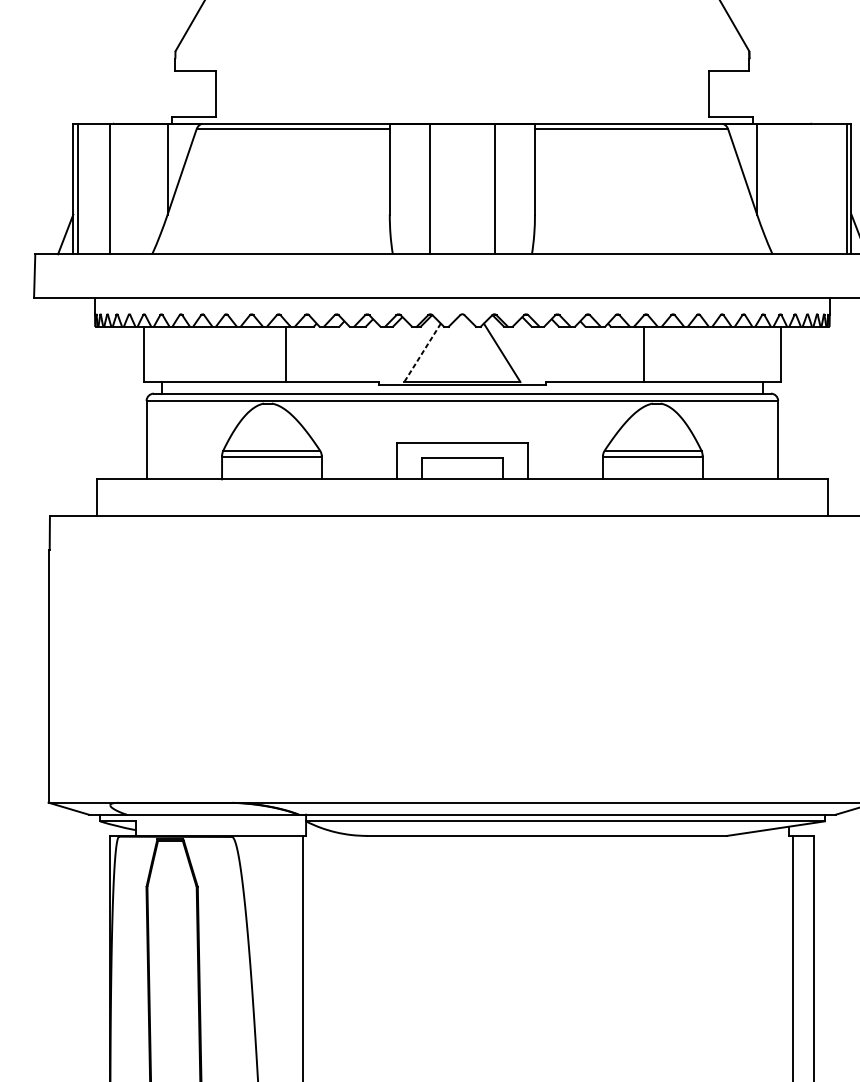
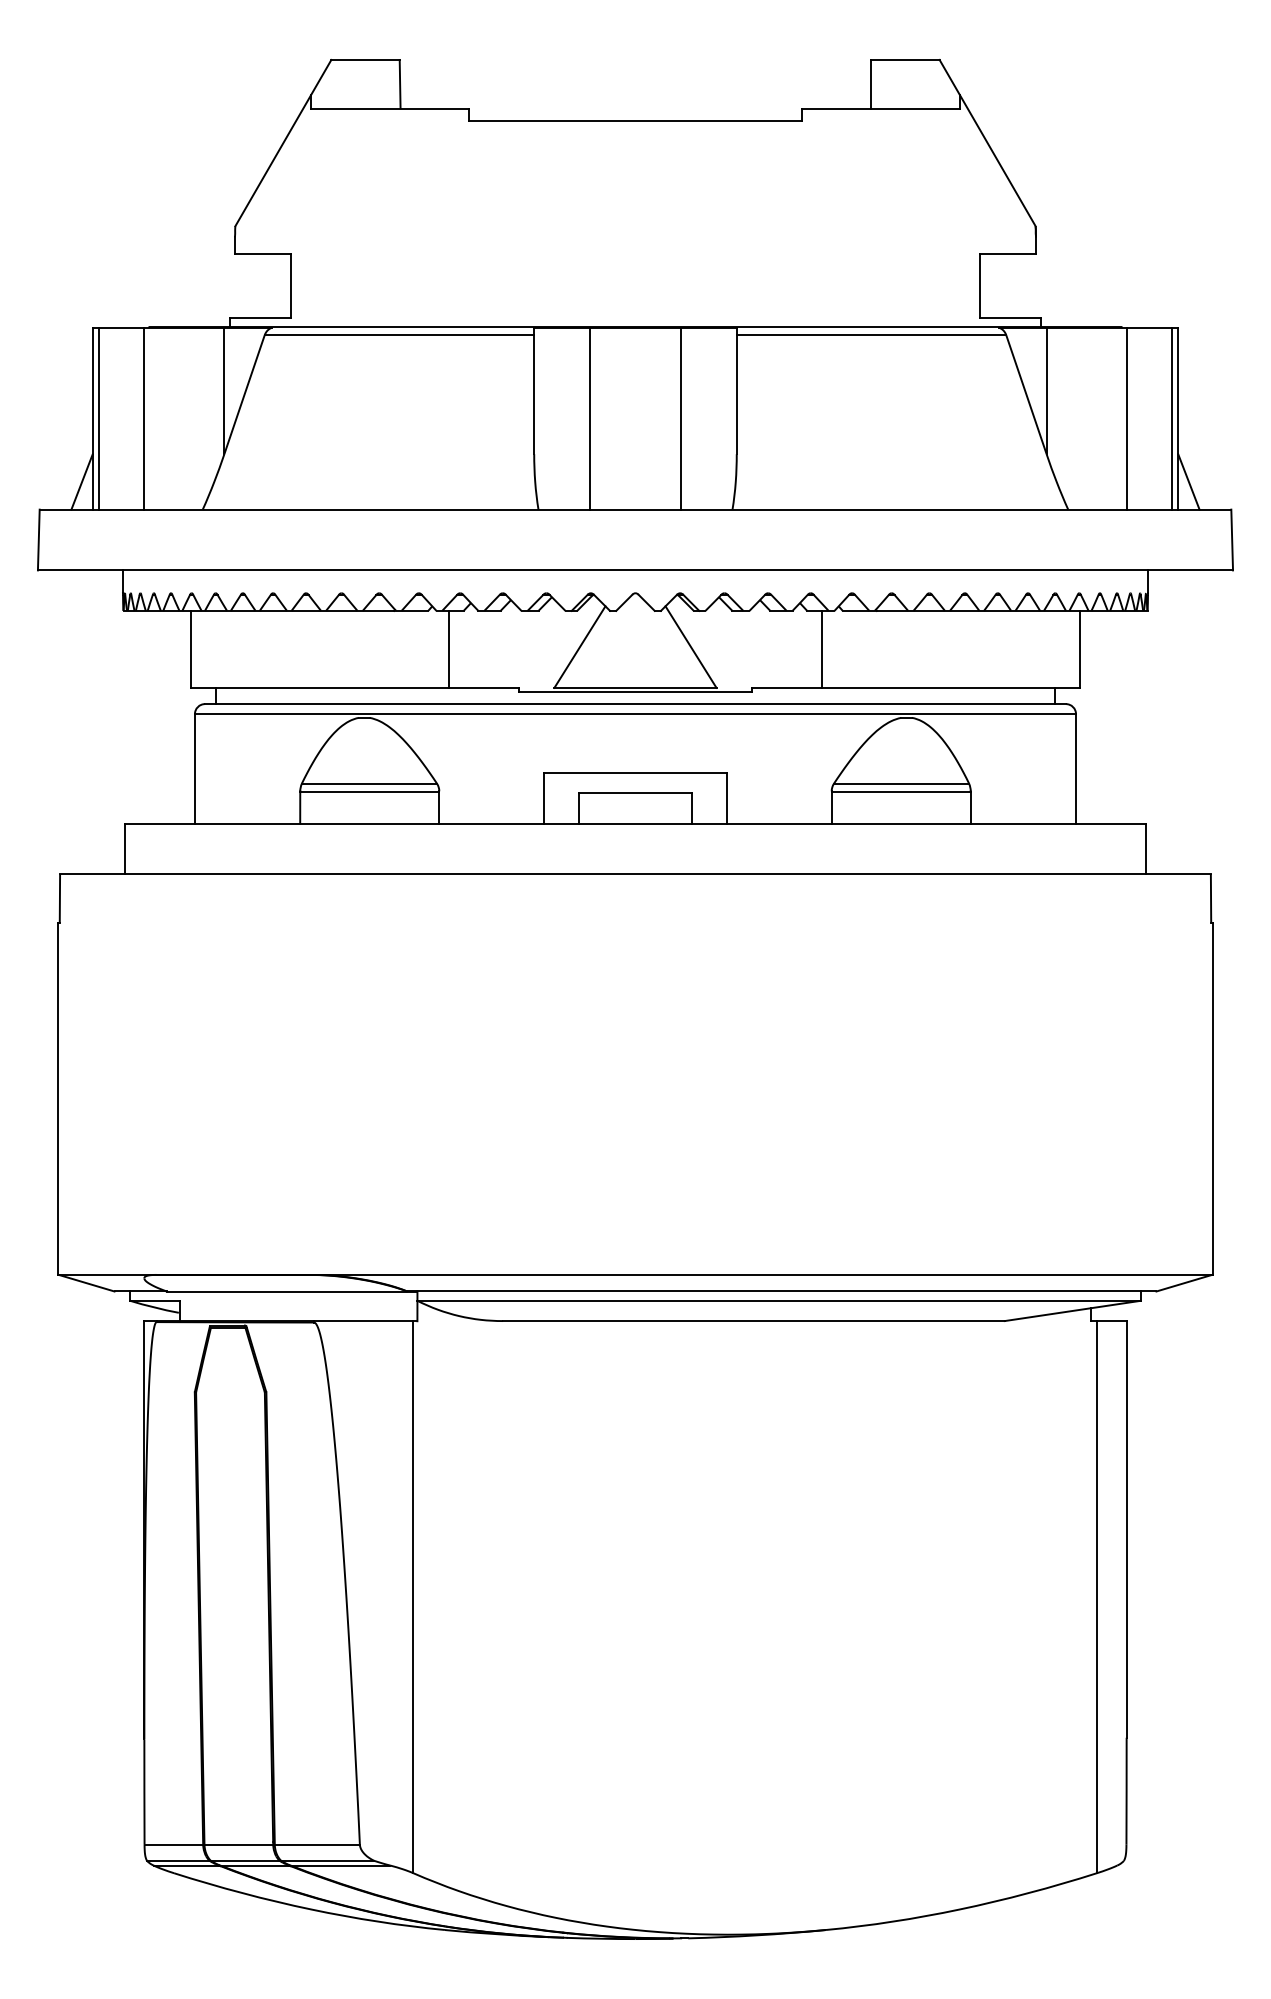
line: (815, 188) -> (1127, 418), added
line: (286, 353) -> (448, 648), moved
line: (422, 353) -> (579, 647), dashed -> solid
line: (644, 353) -> (822, 648), moved

